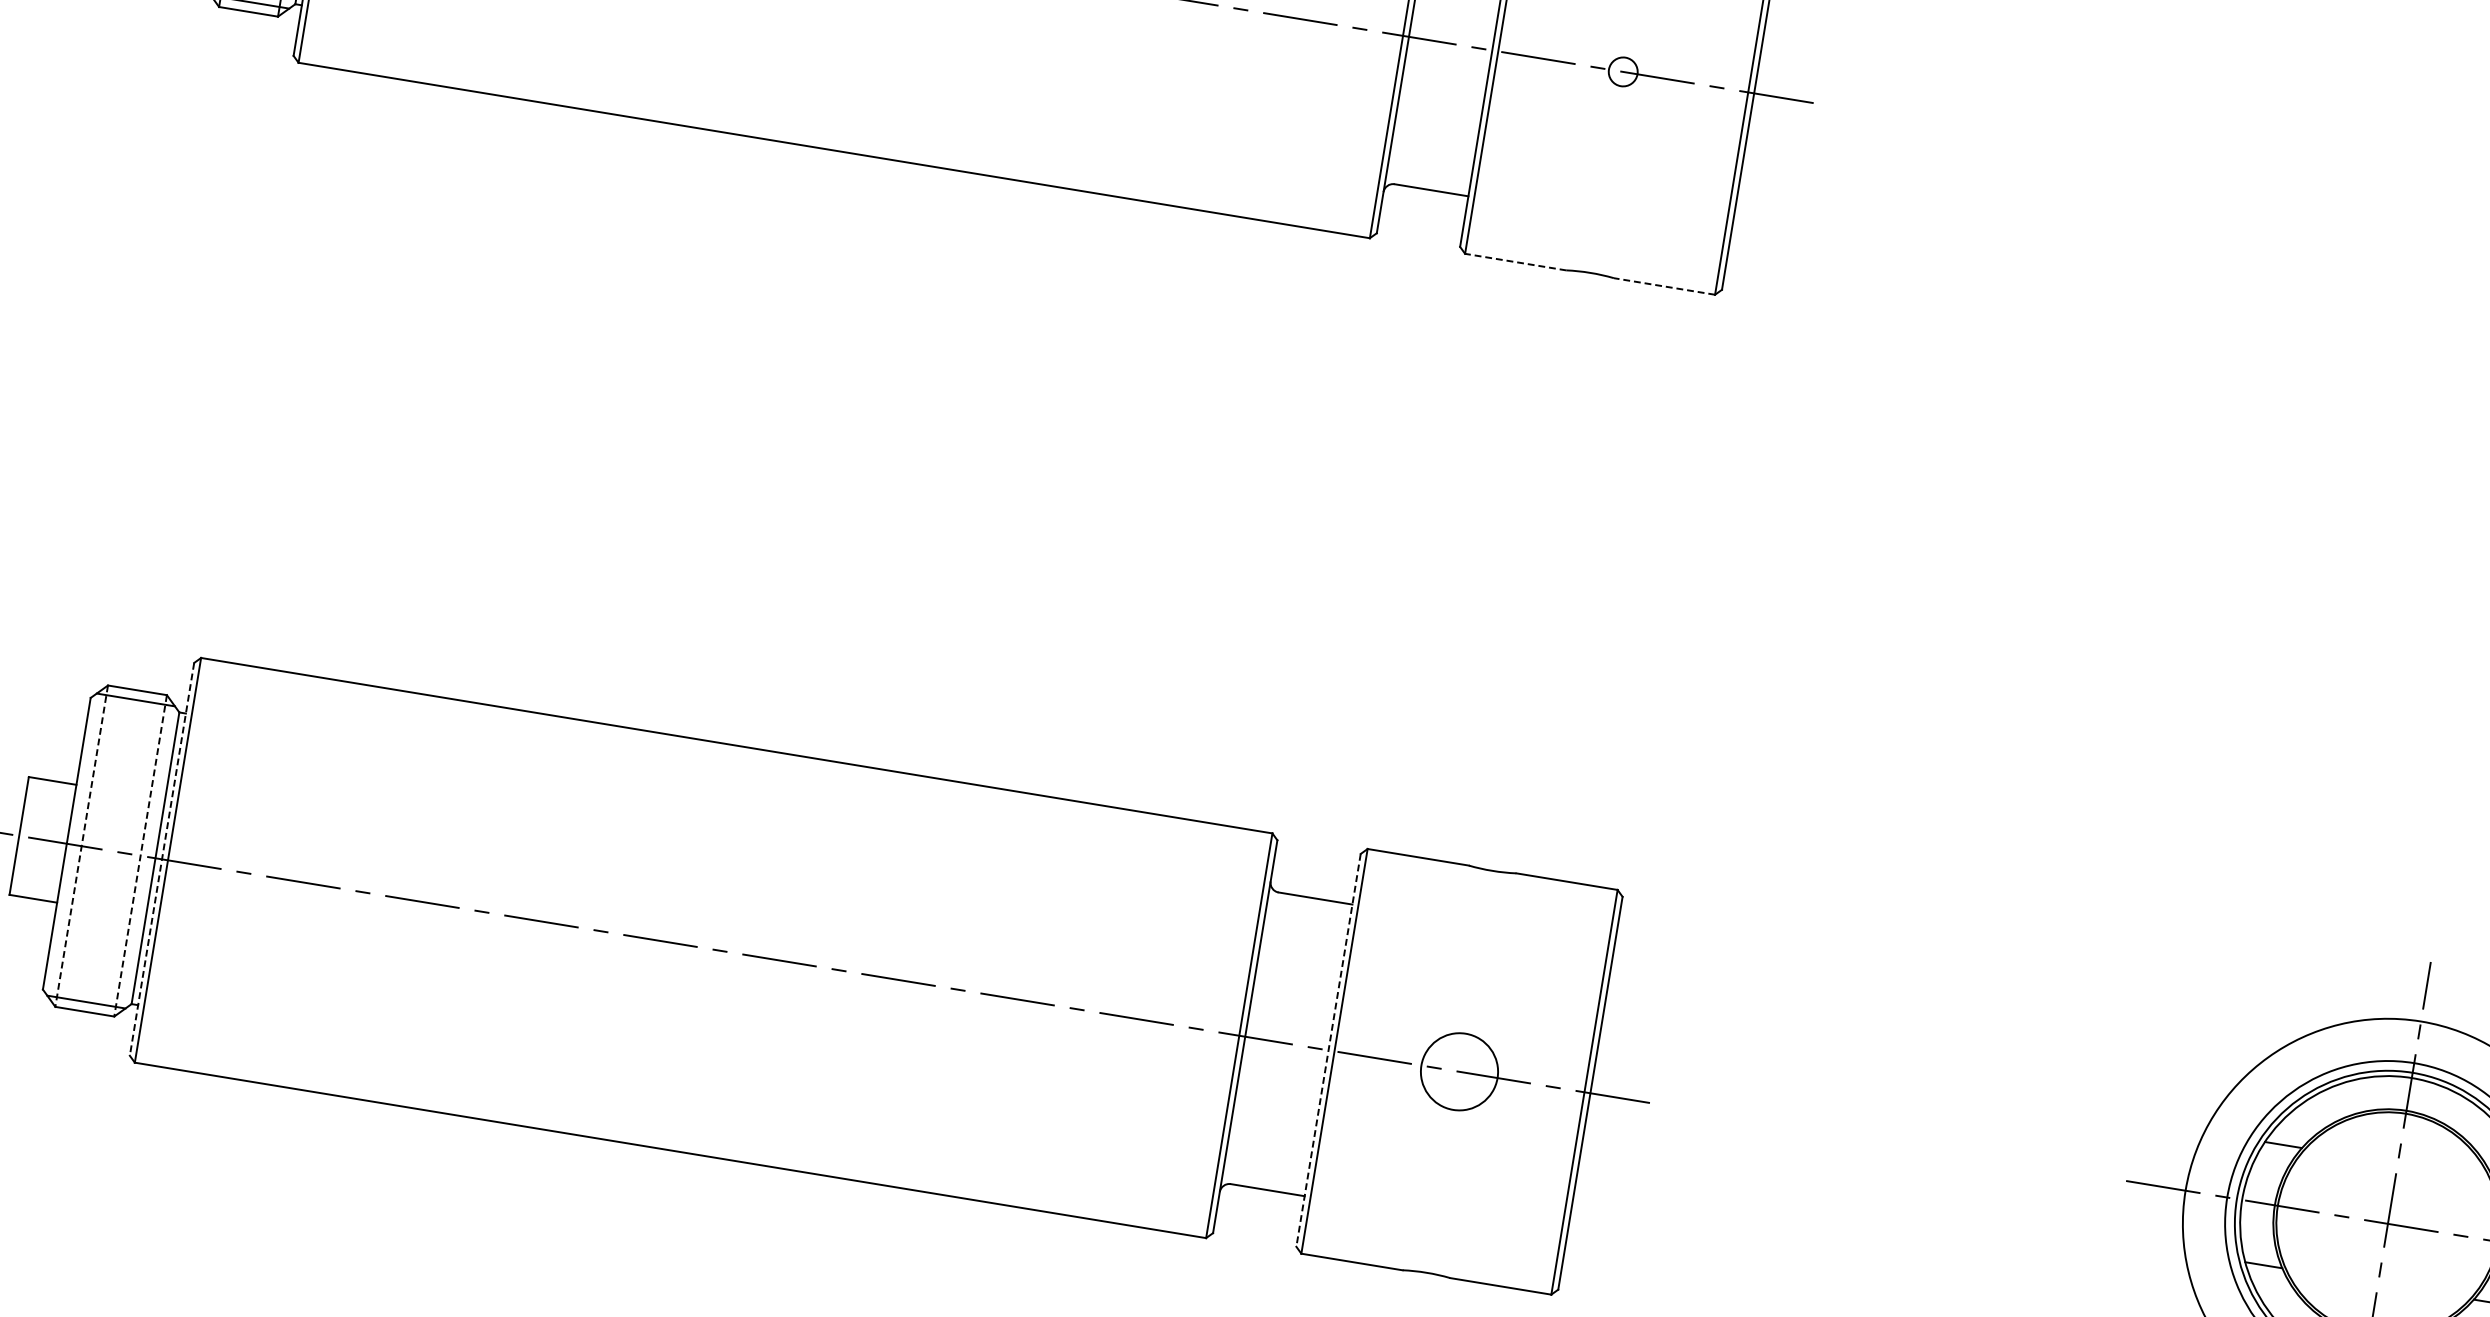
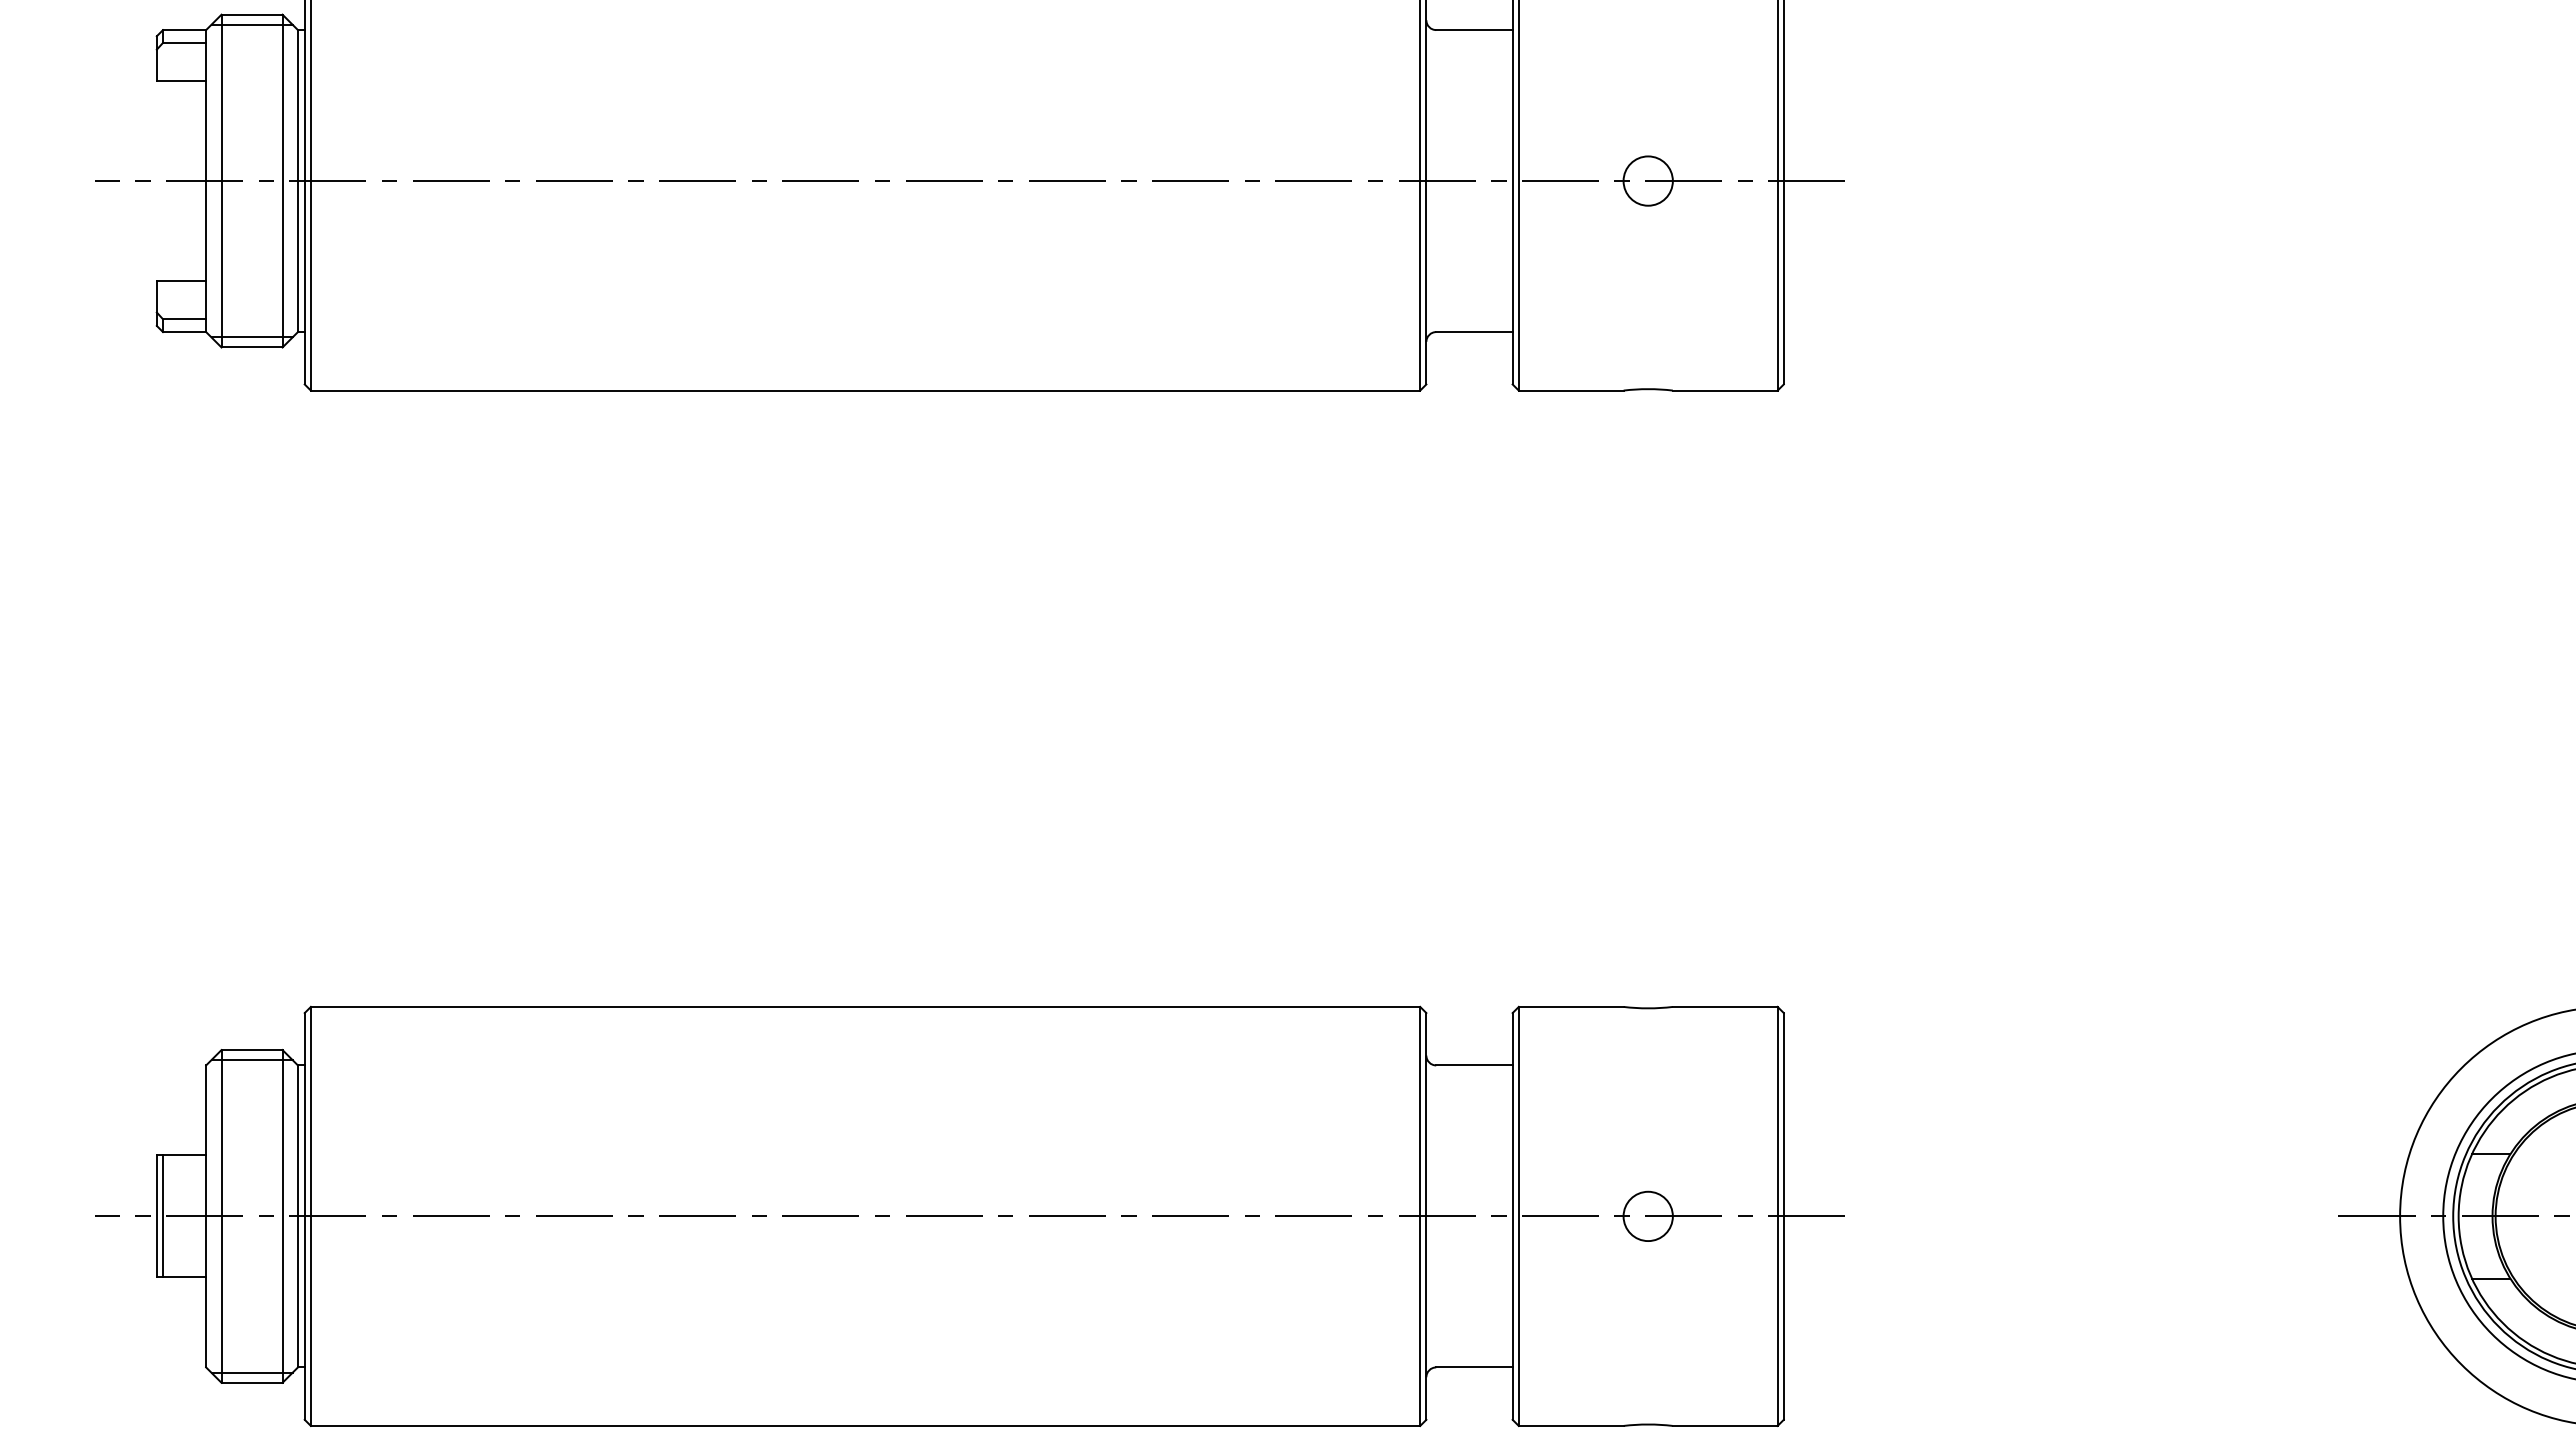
circle: (1622, 71) -> (1647, 180), size x1.67
line: (1515, 261) -> (1570, 390), dashed -> solid
line: (1663, 286) -> (1724, 390), dashed -> solid
line: (25, 837) -> (163, 1216), added
line: (81, 846) -> (221, 1216), dashed -> solid
line: (140, 855) -> (282, 1216), dashed -> solid
line: (161, 859) -> (304, 1216), dashed -> solid
line: (1328, 1050) -> (1512, 1216), dashed -> solid
circle: (1458, 1071) -> (1647, 1216), size x0.62

